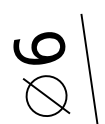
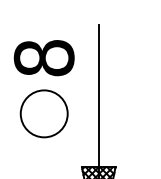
text: (39, 48) -> (43, 57), 6 -> 8
line: (45, 95) -> (43, 113), removed

